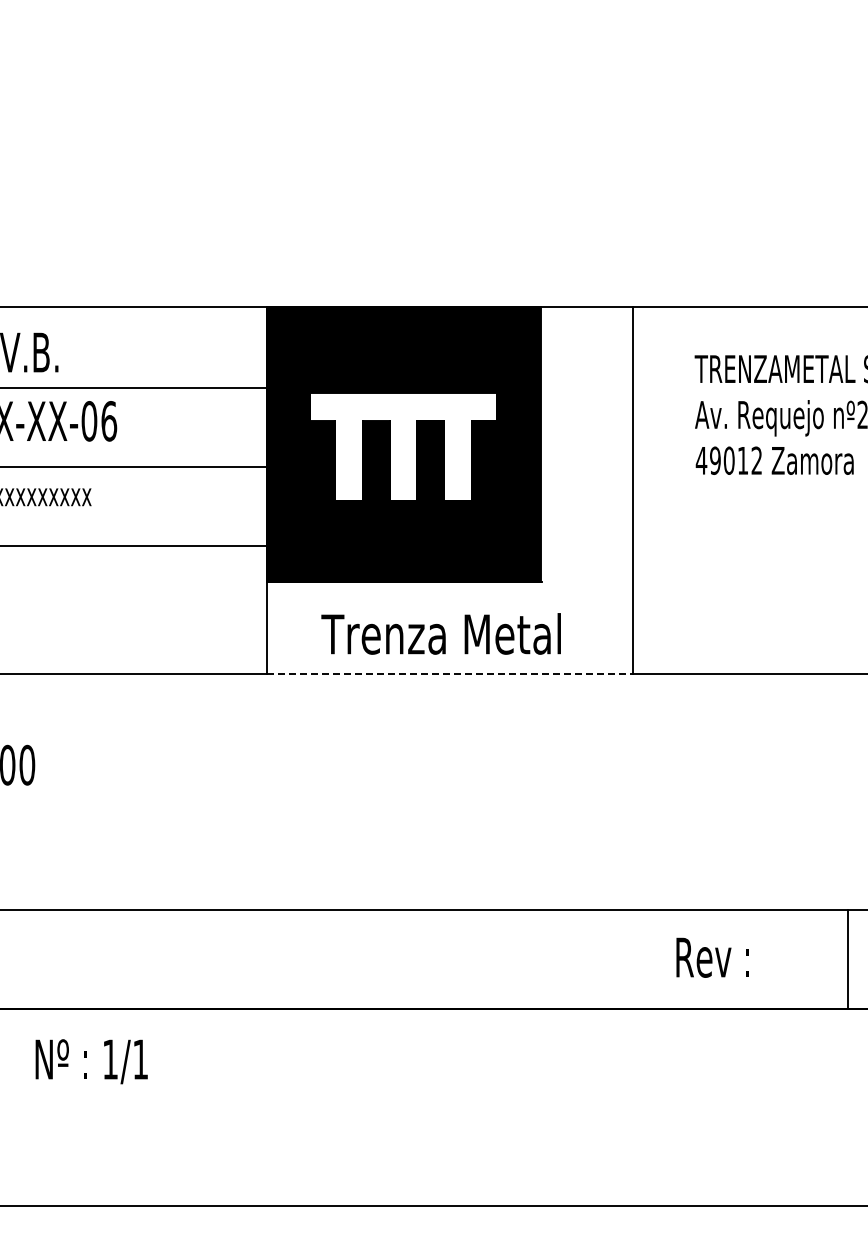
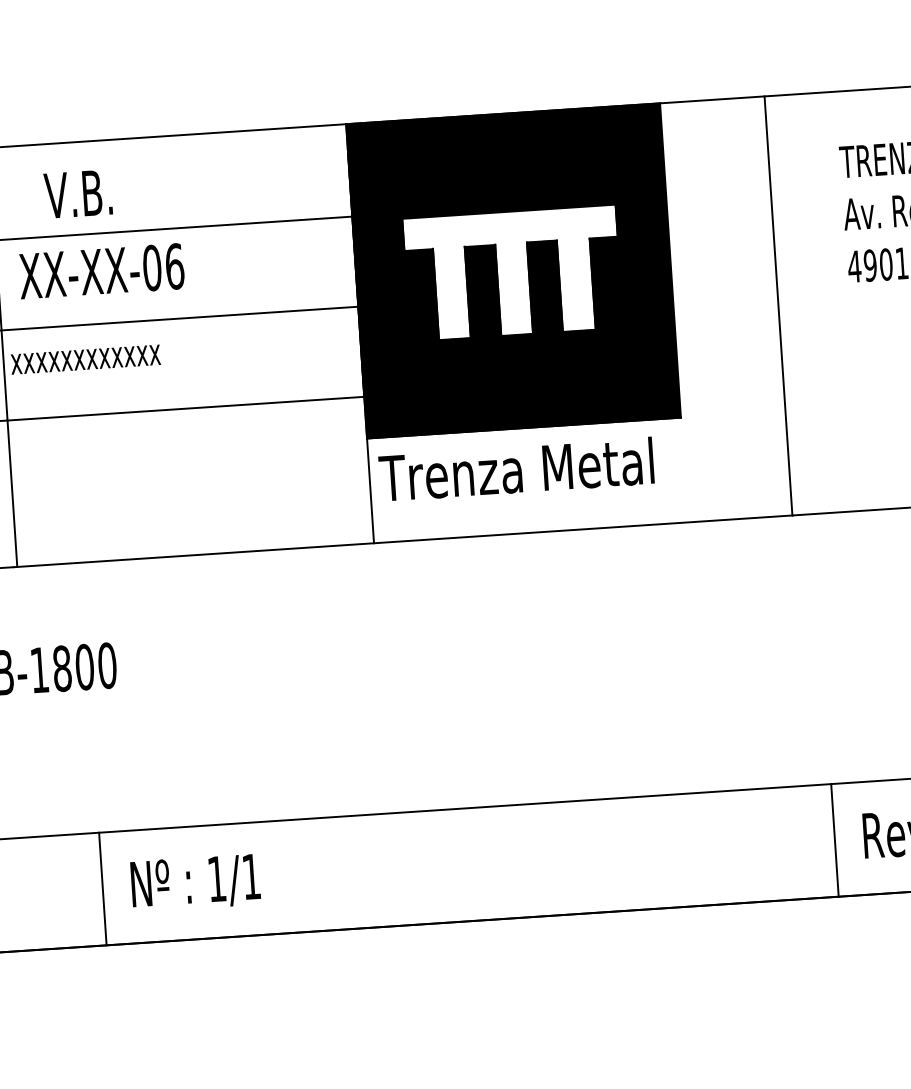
text: (440, 633) -> (515, 469), moved
line: (450, 673) -> (583, 528), dashed -> solid
line: (10, 959) -> (102, 888), added
line: (651, 959) -> (835, 840), added
text: (91, 1061) -> (195, 882), moved

